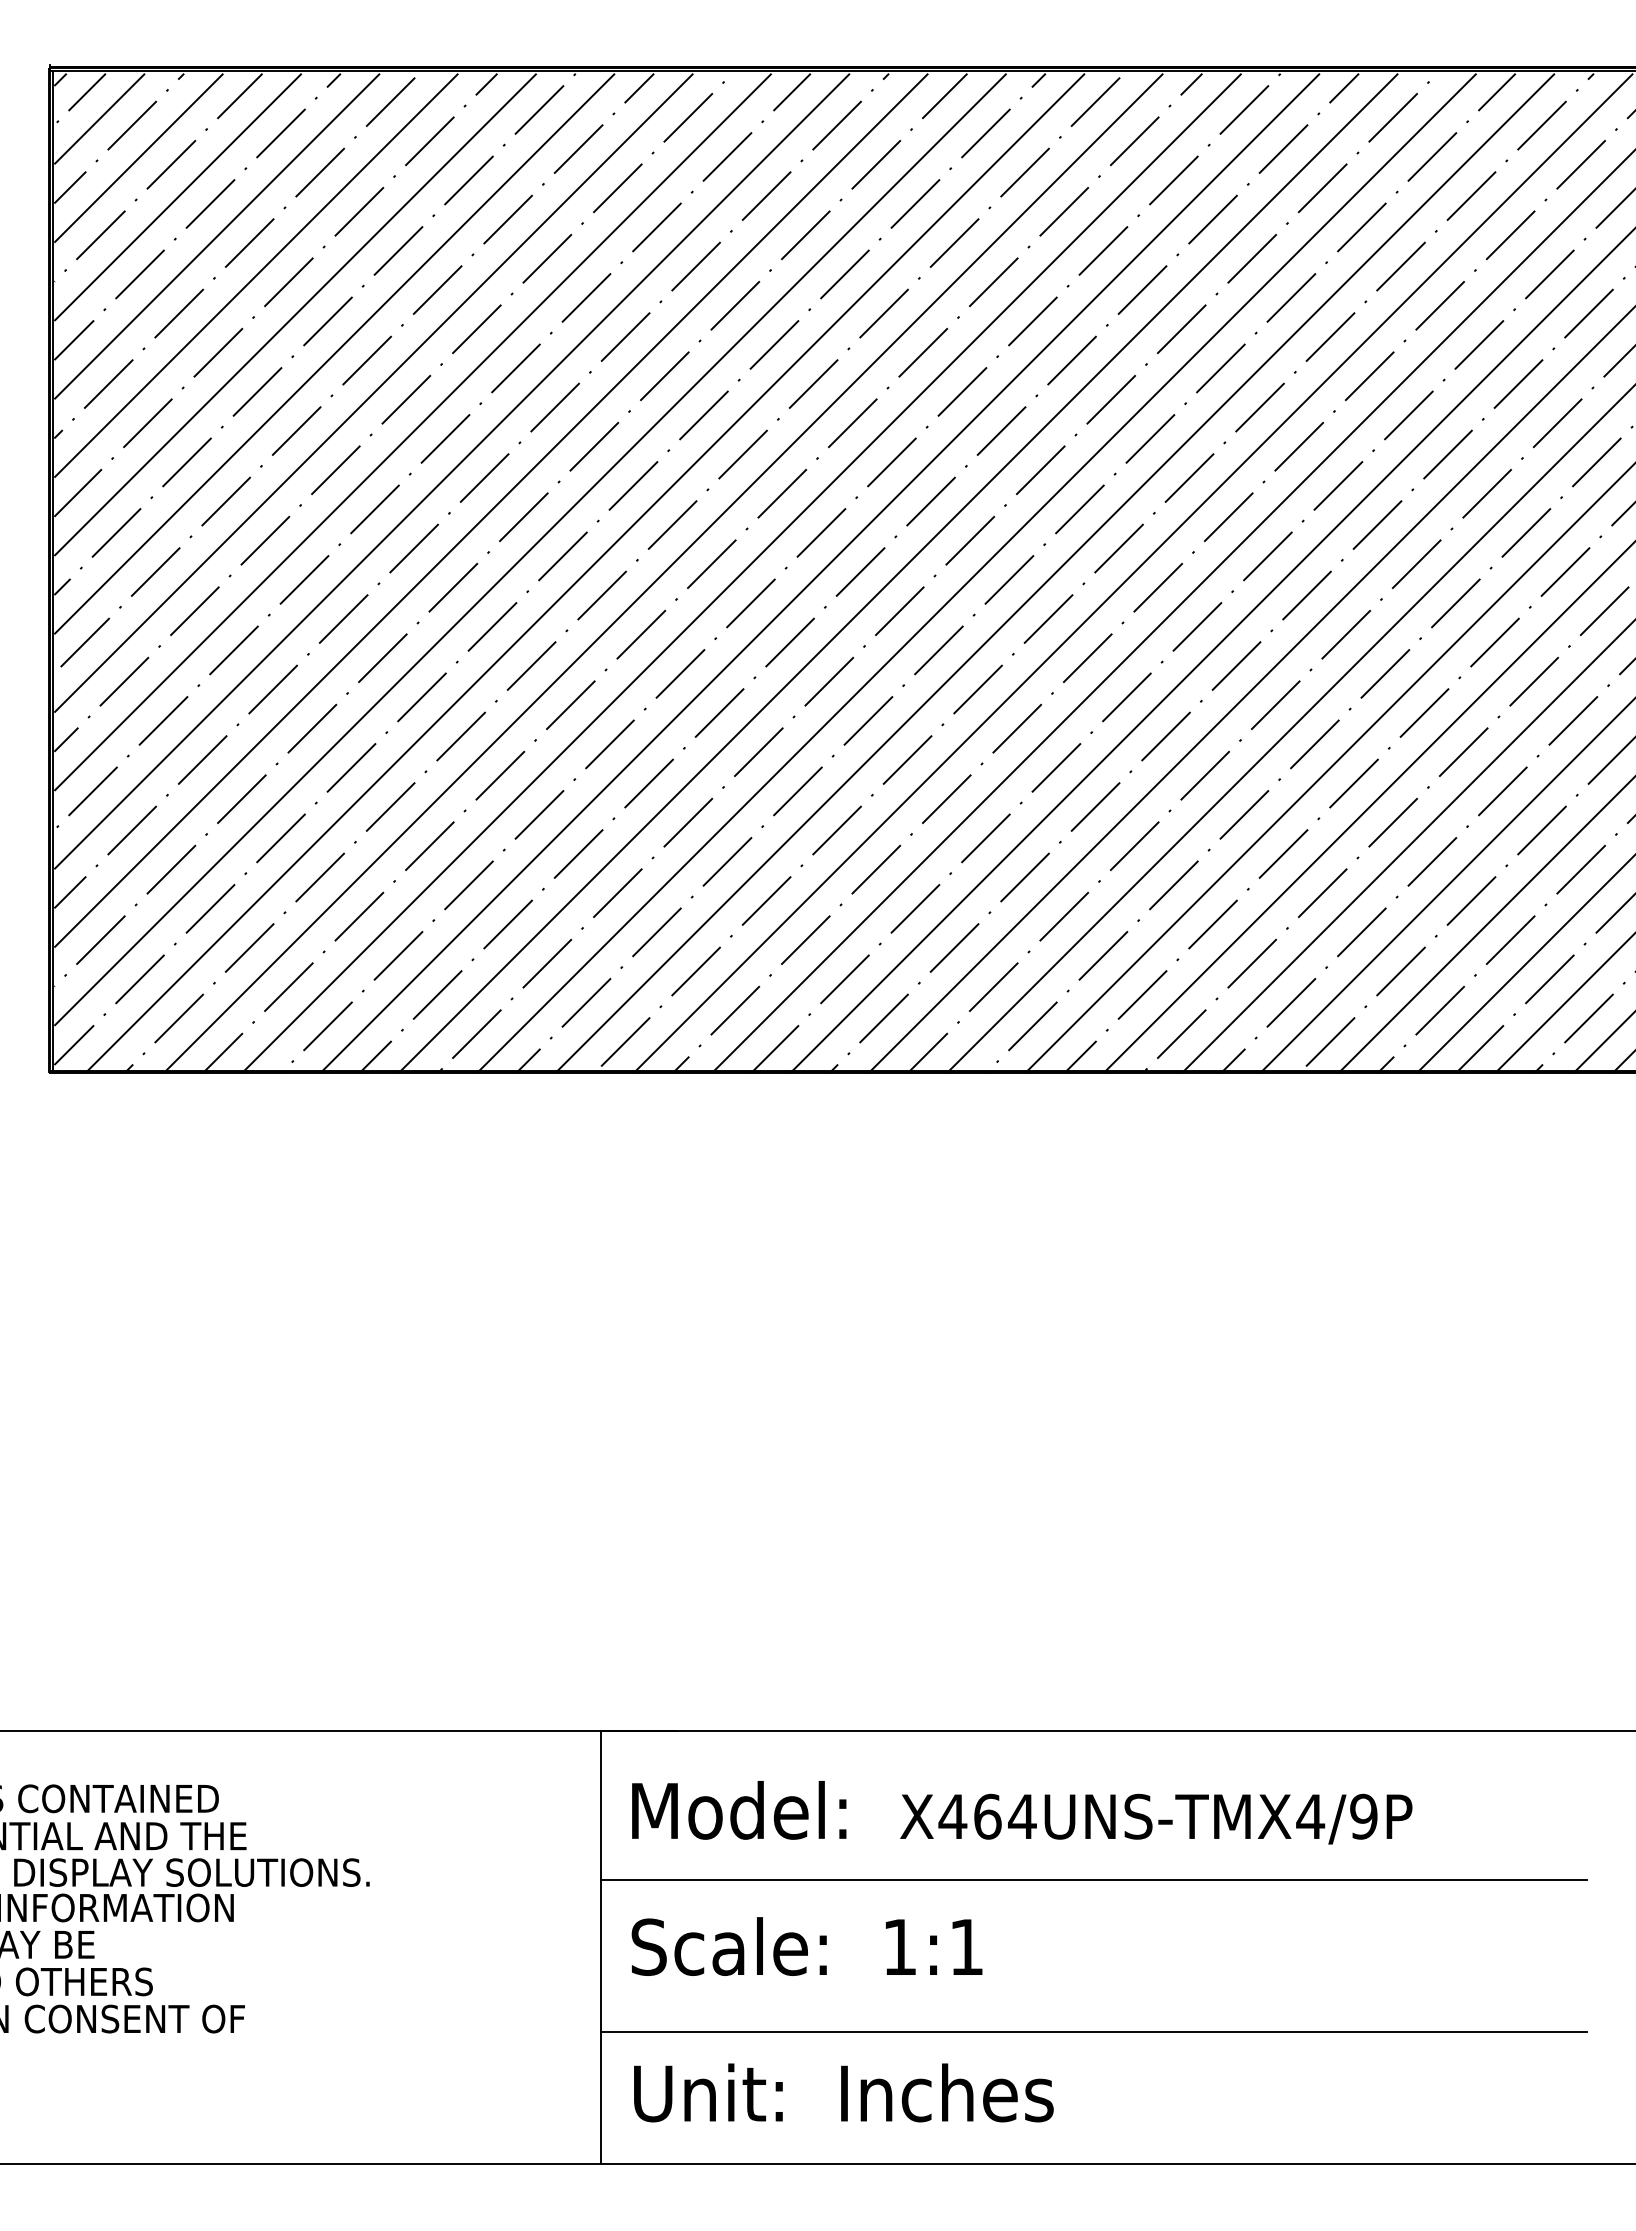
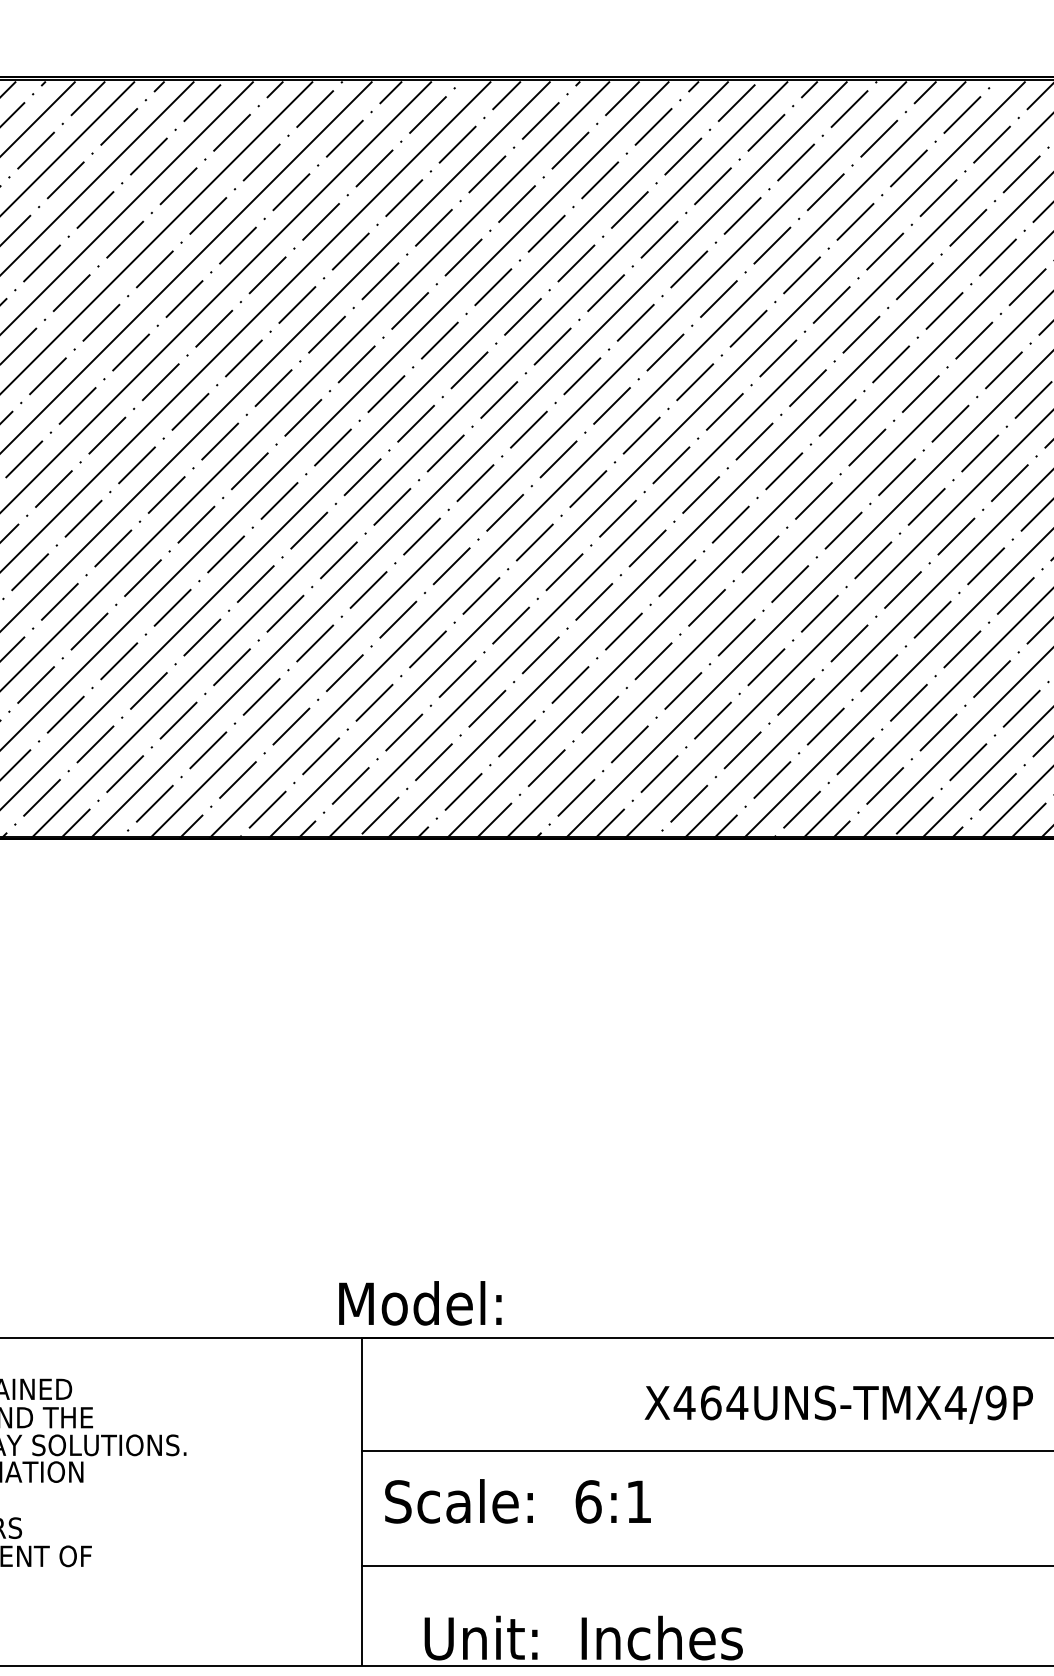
text: (739, 1810) -> (420, 1303), moved
text: (1156, 1818) -> (839, 1404), moved
text: (900, 1946) -> (588, 1501), 1:1 -> 6:1
text: (843, 2092) -> (583, 1637), moved

